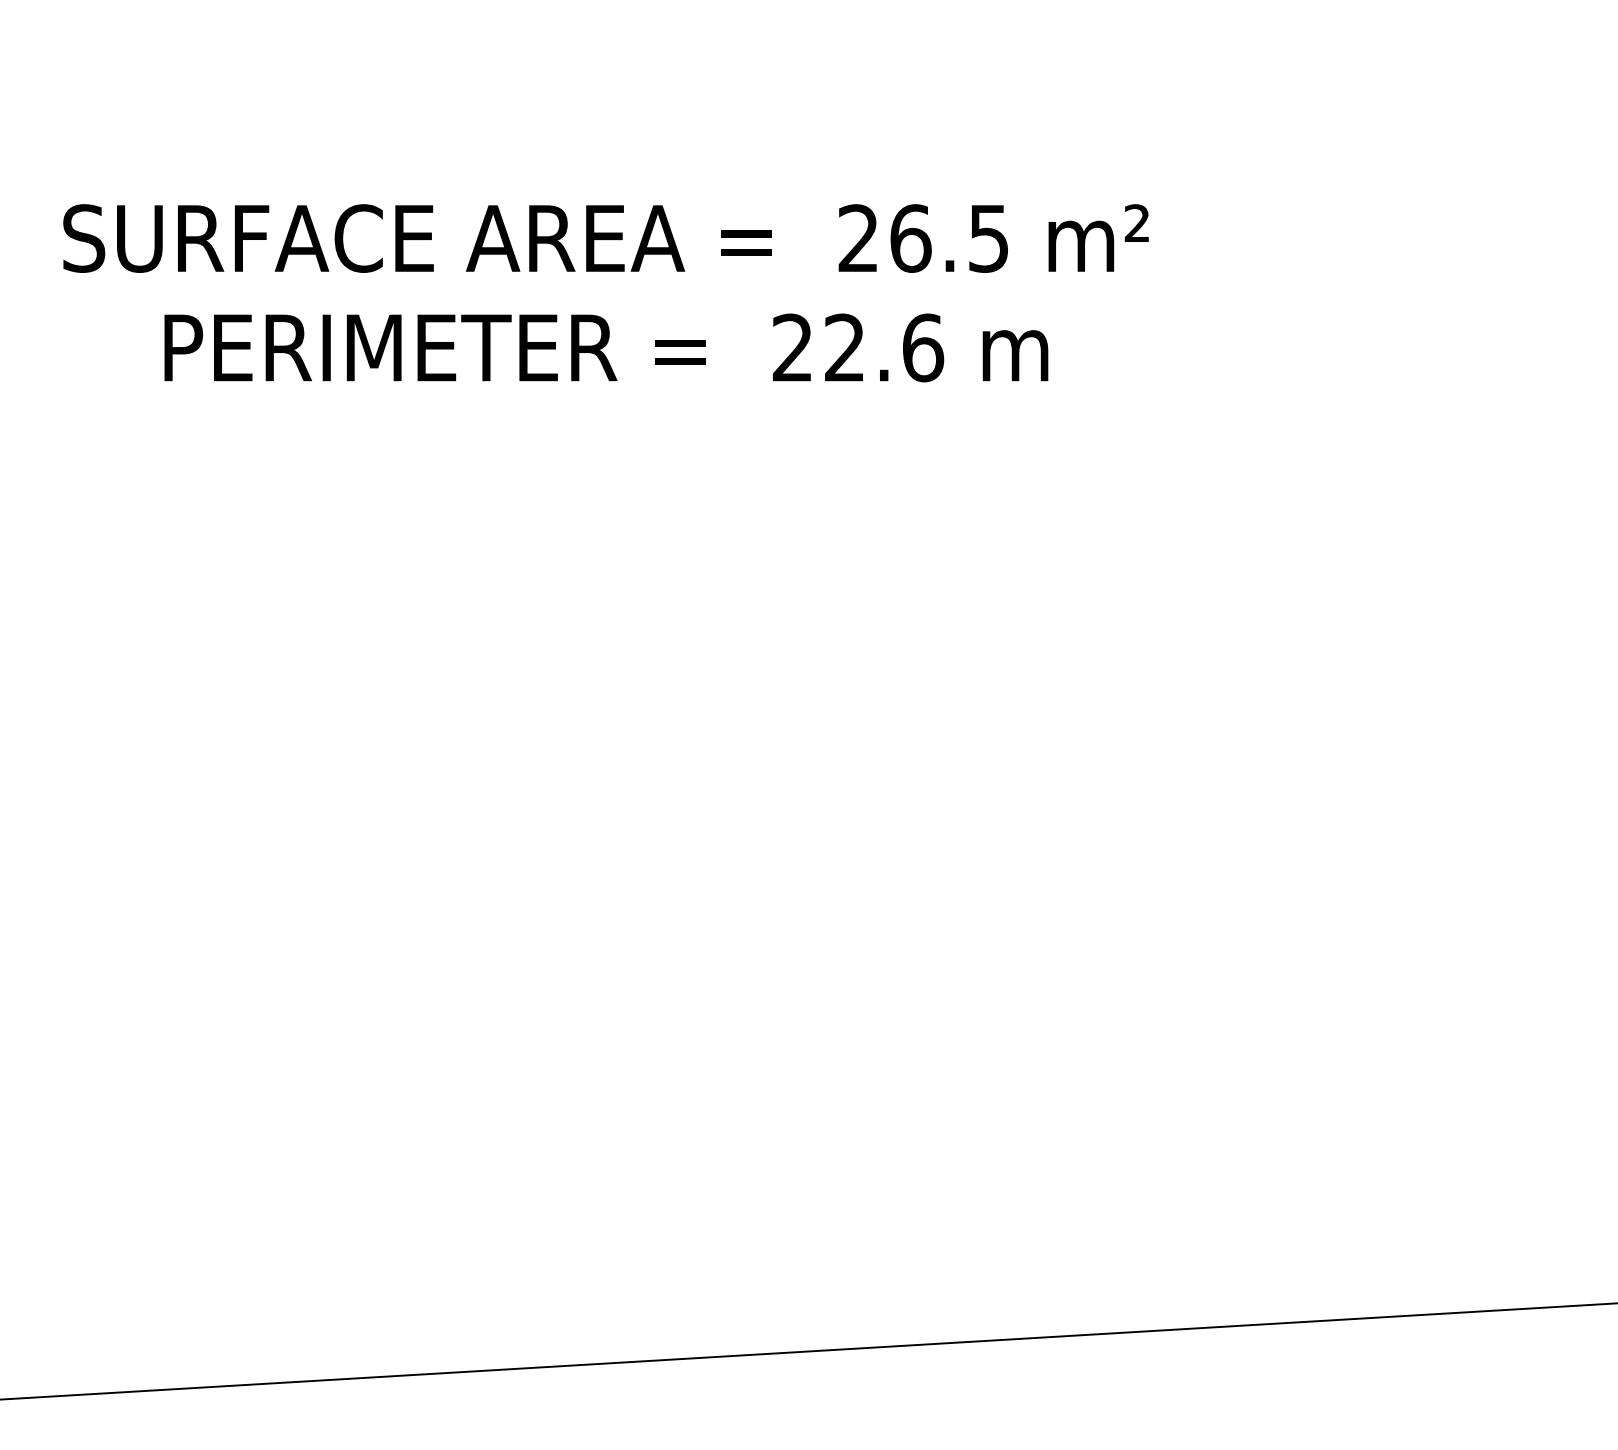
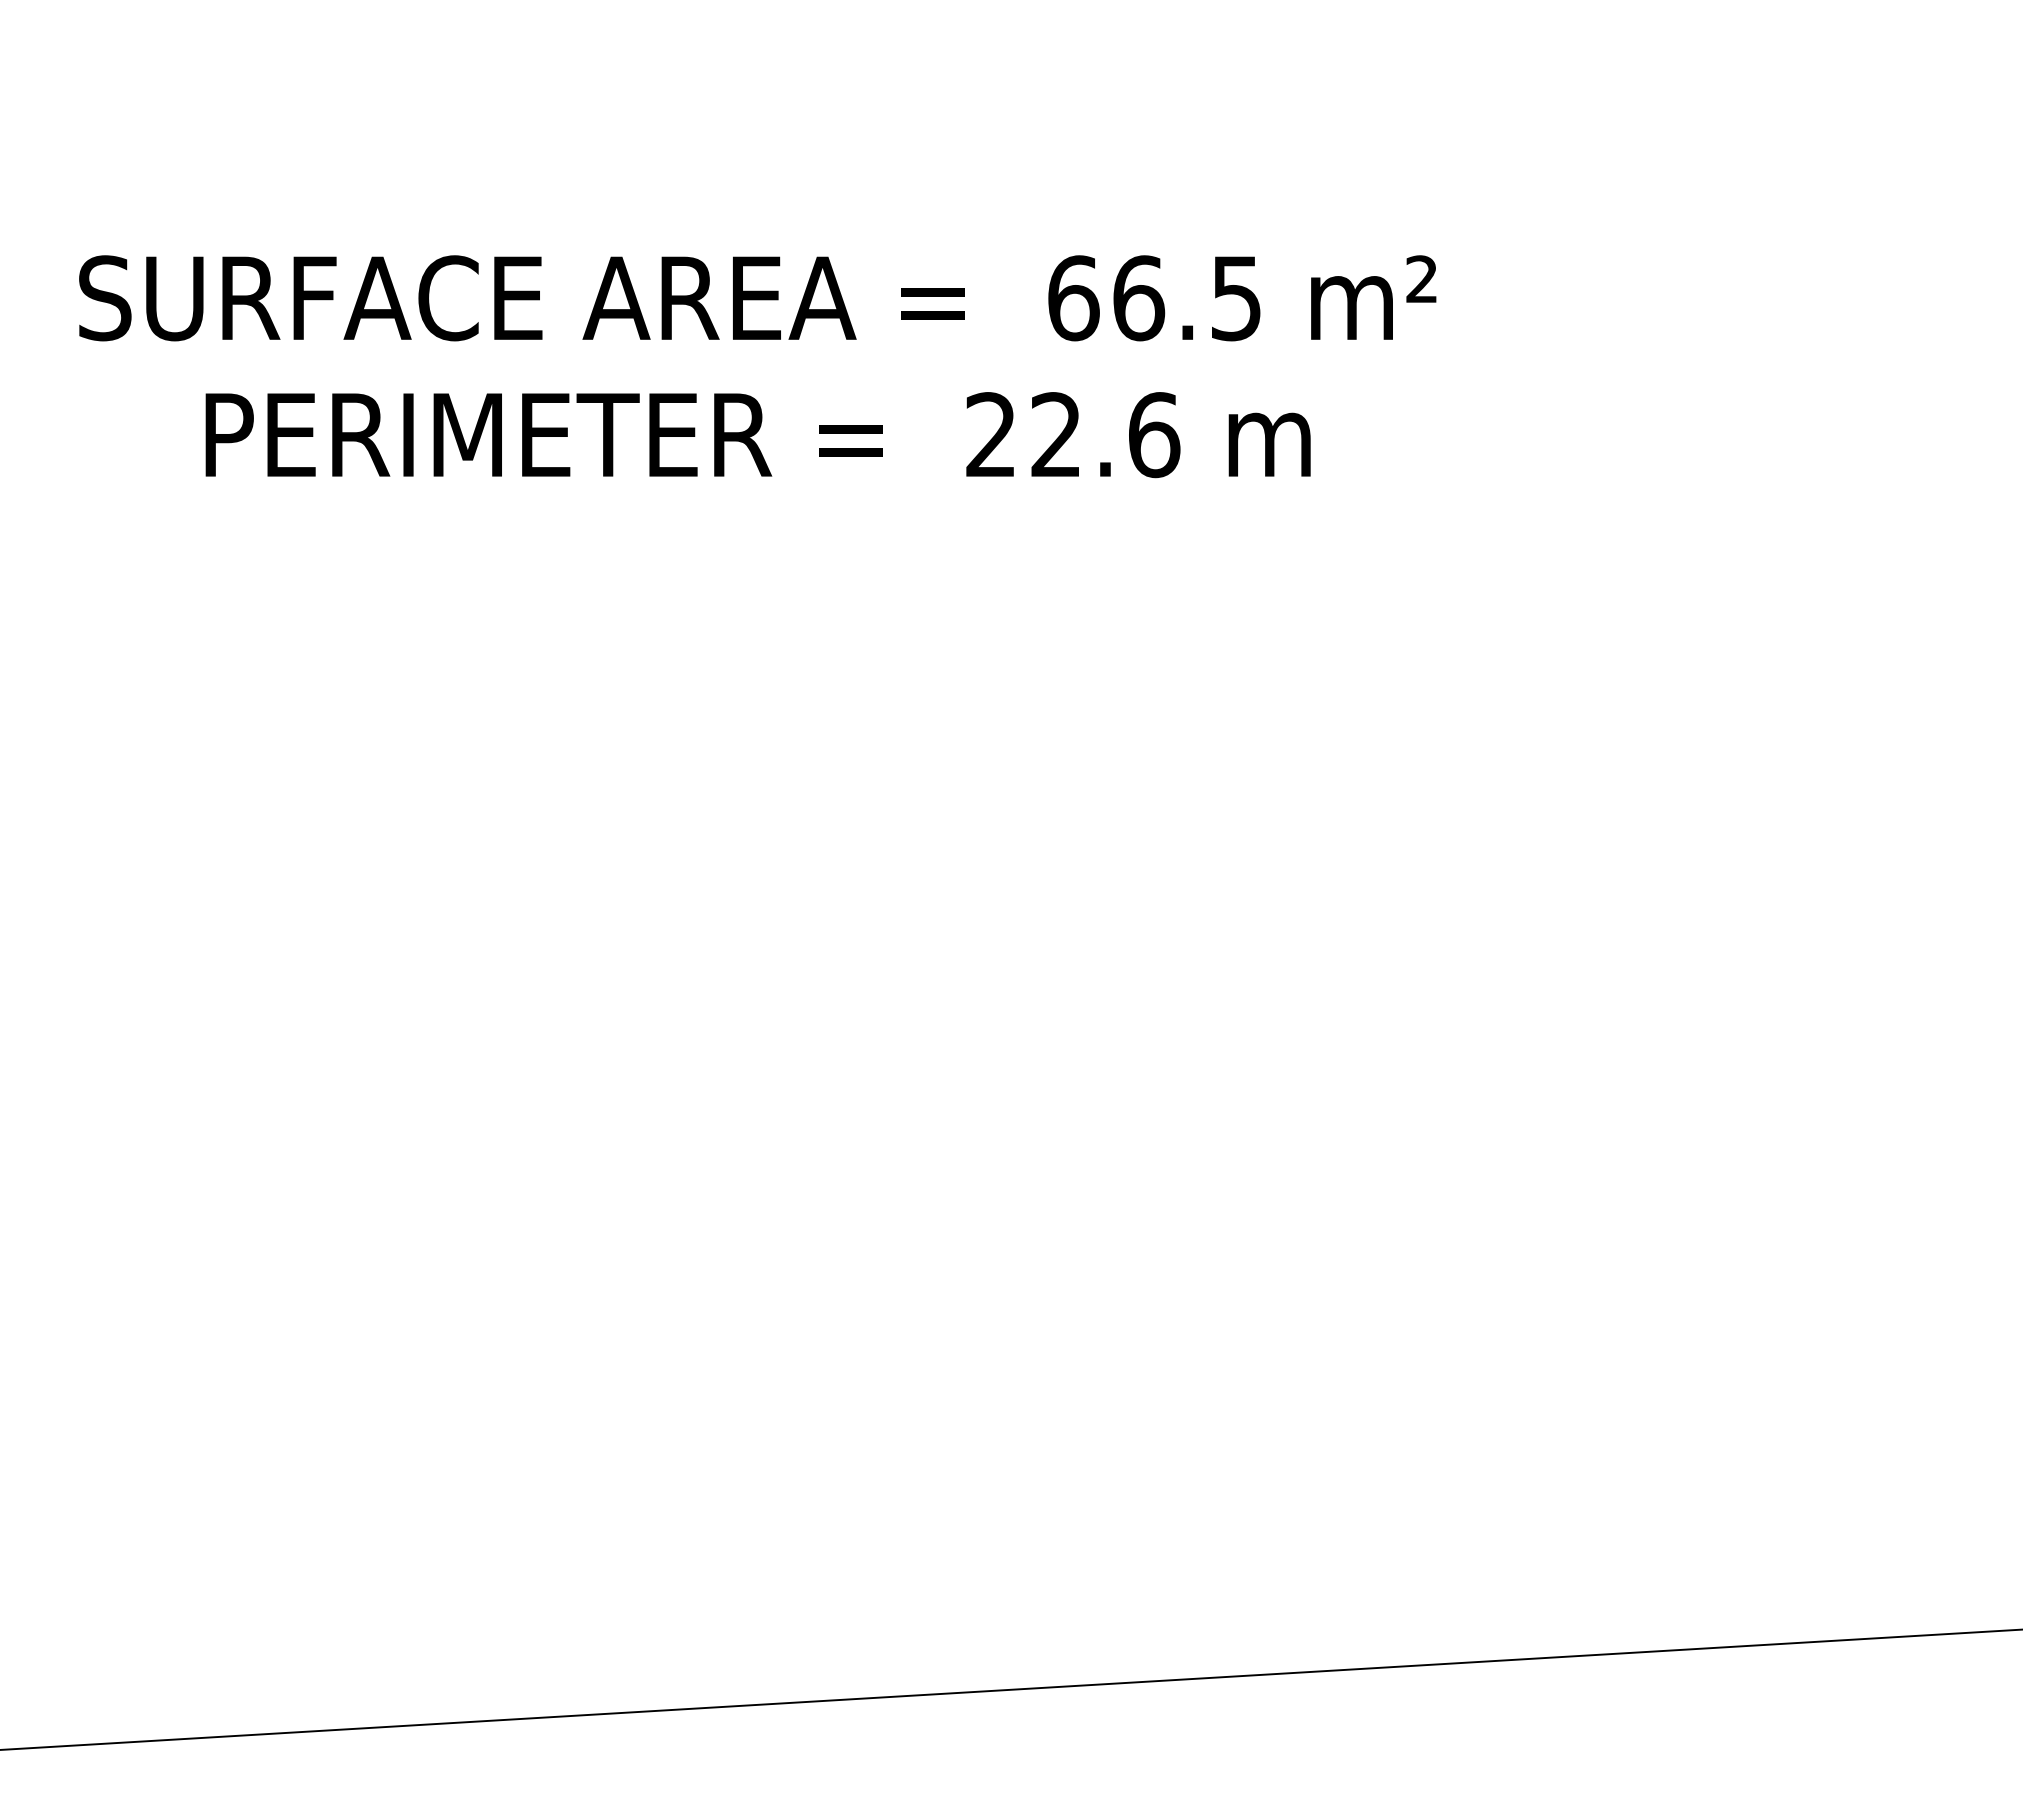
text: (858, 238) -> (1073, 298), 26.5 -> 66.5

